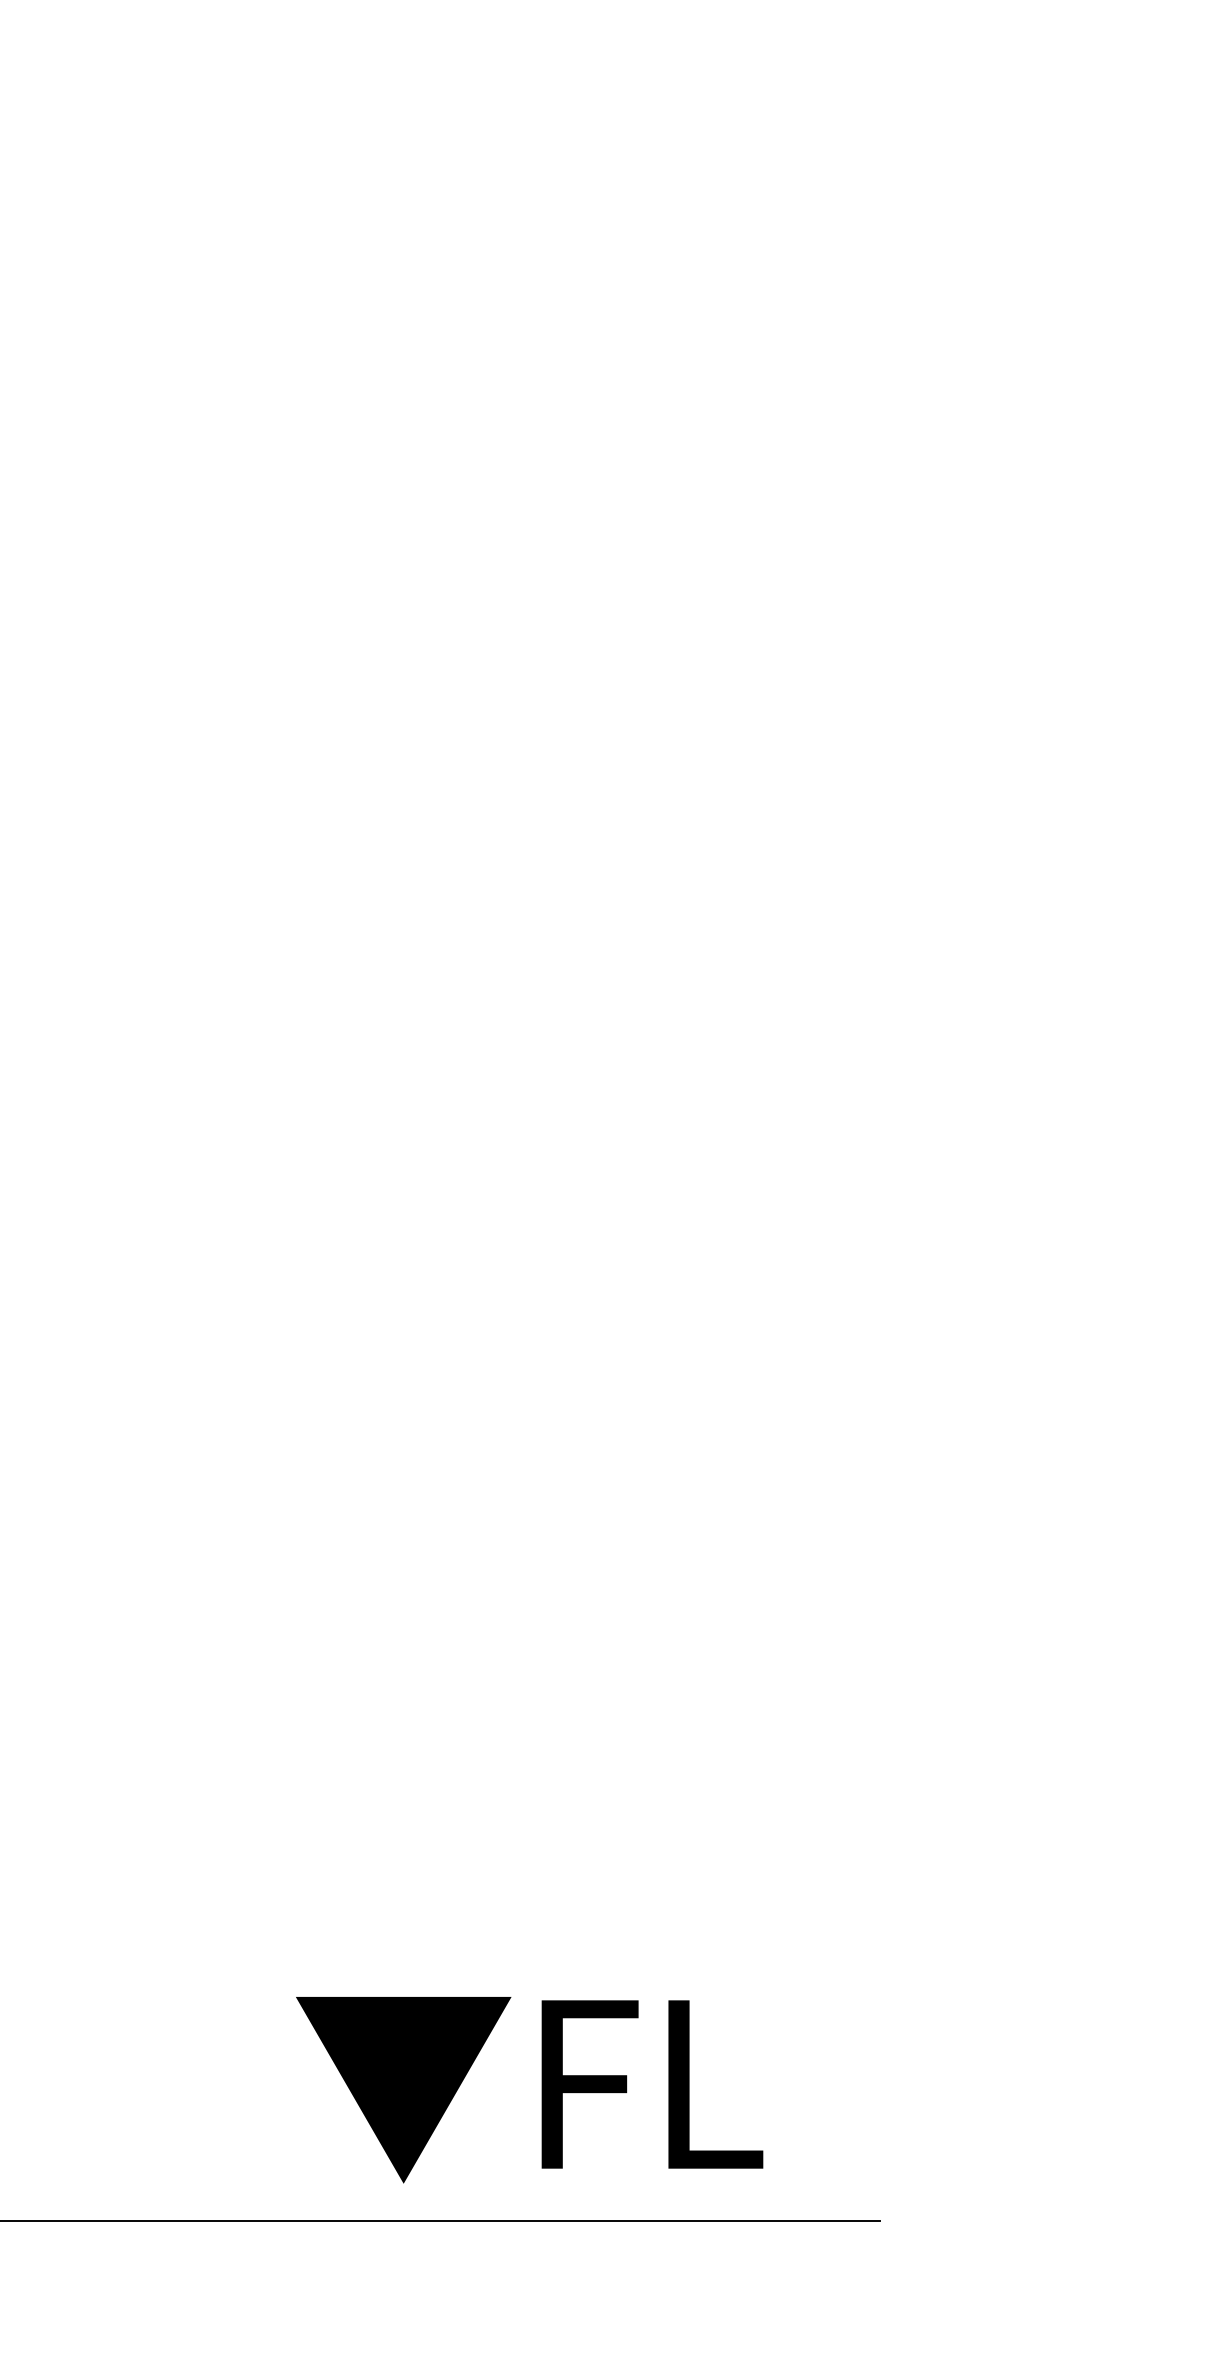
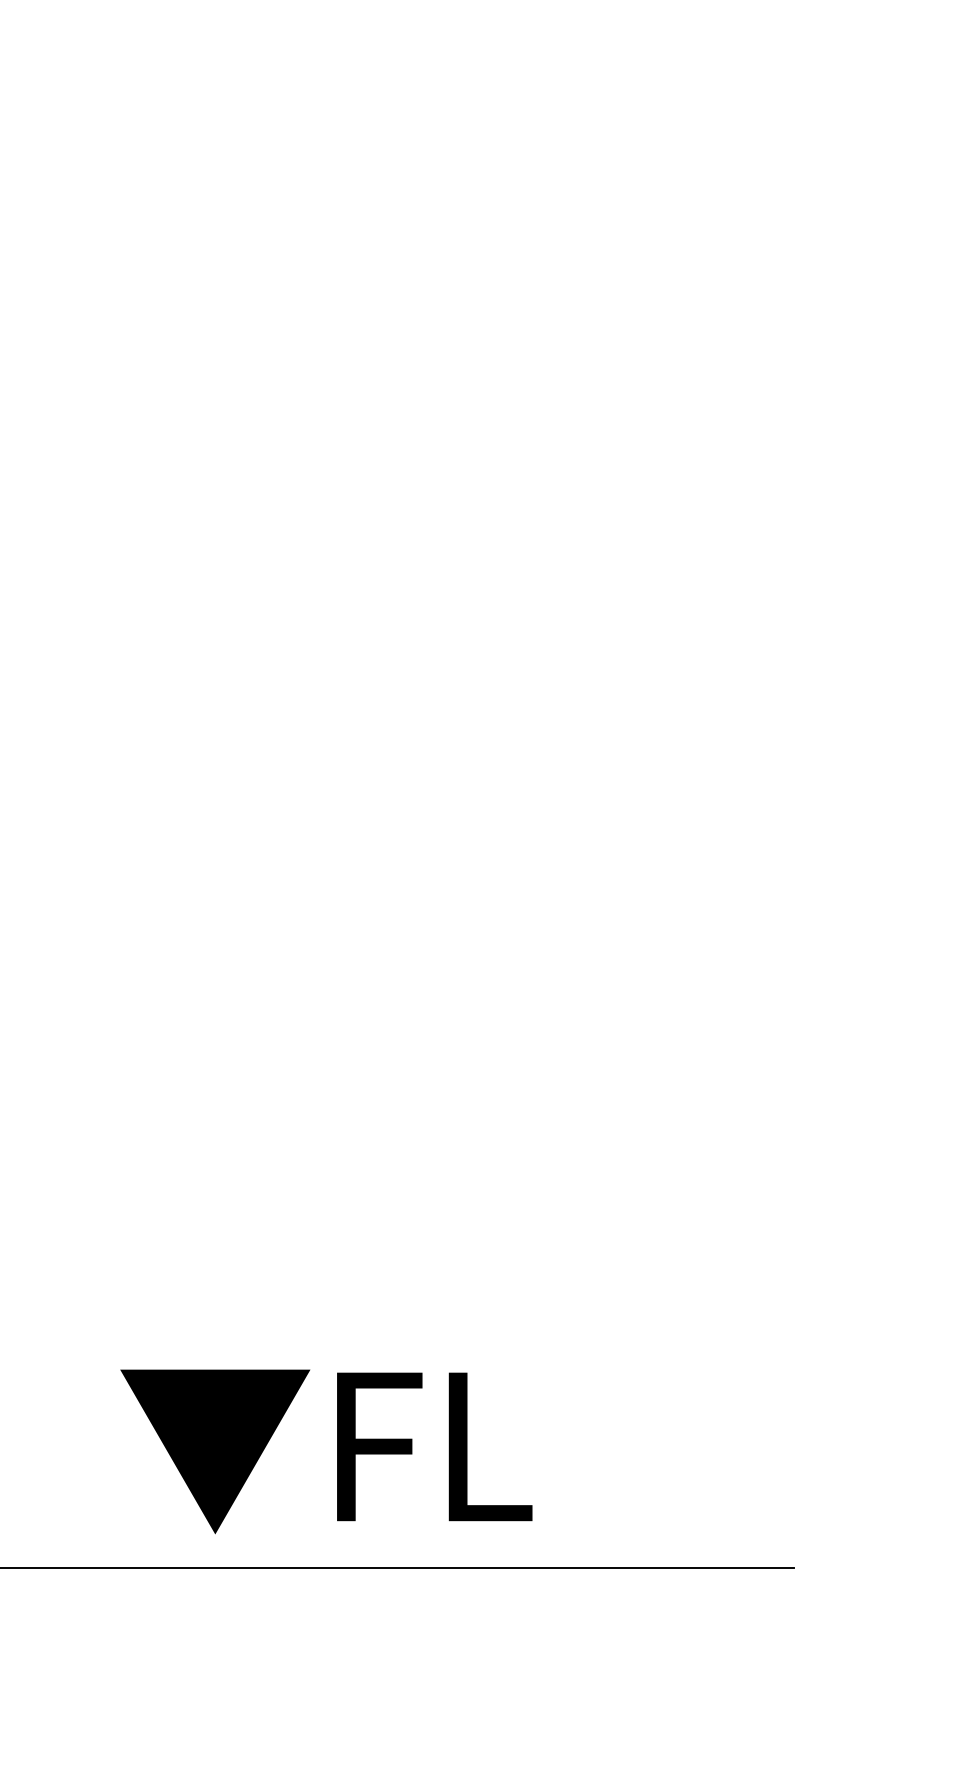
text: (529, 2090) -> (326, 1452), moved

